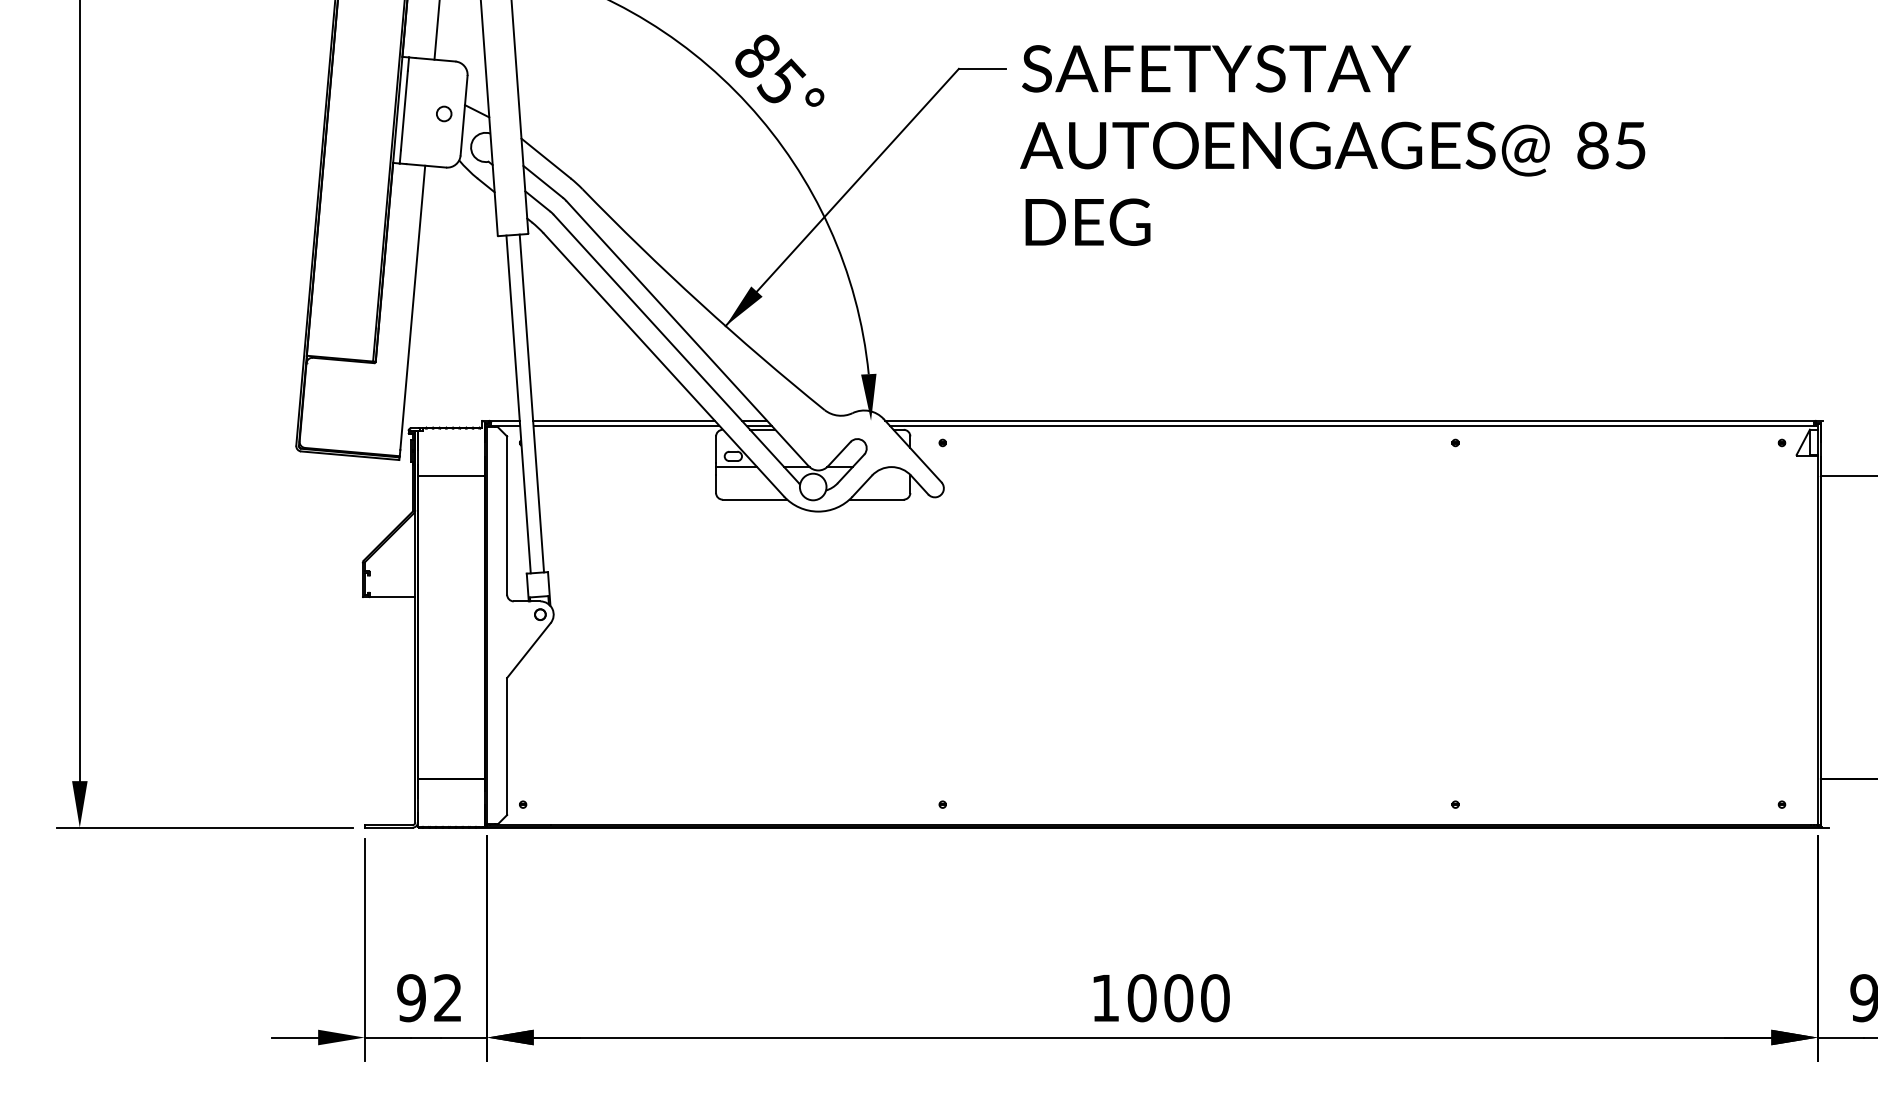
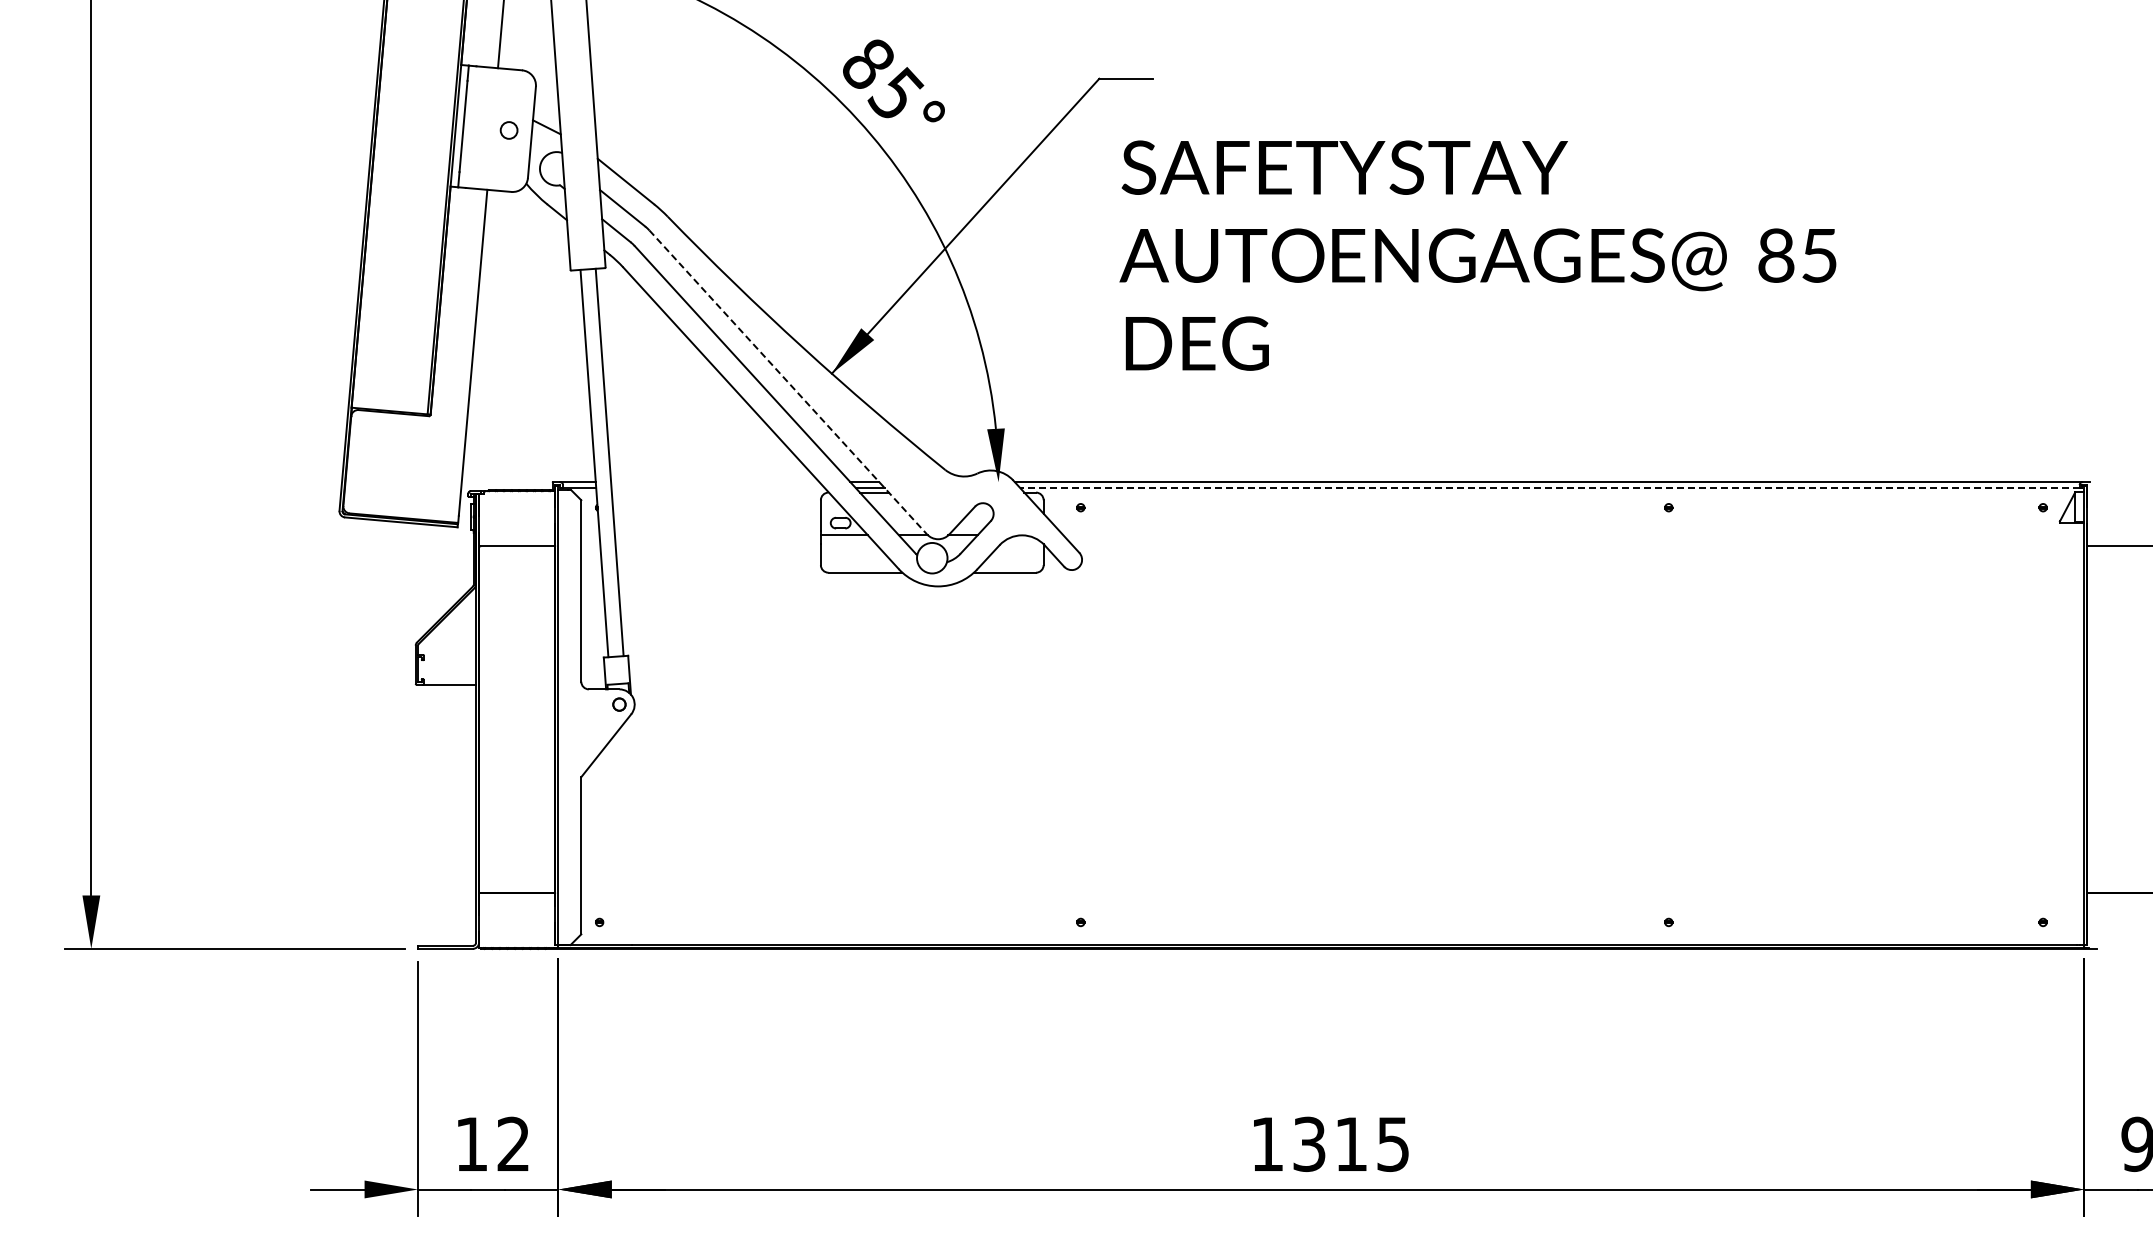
text: (1332, 145) -> (1477, 255), moved
line: (687, 333) -> (788, 382), solid -> dashed
line: (624, 420) -> (715, 482), removed
line: (625, 426) -> (717, 488), removed
line: (1352, 426) -> (1550, 488), solid -> dashed
text: (411, 998) -> (471, 1144), 92 -> 12
text: (1178, 998) -> (1351, 1144), 1000 -> 1315

